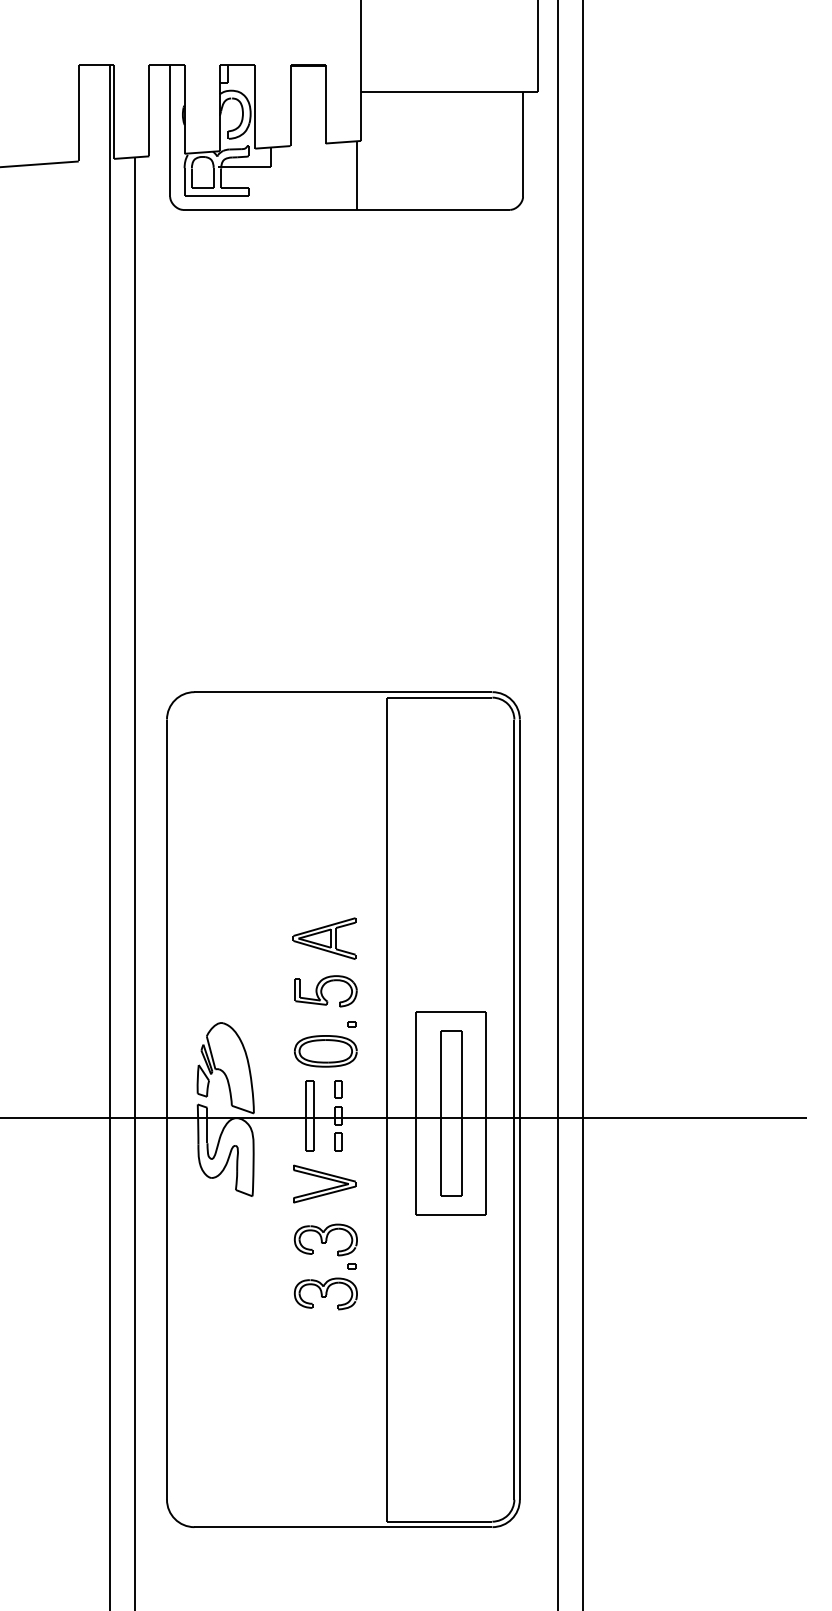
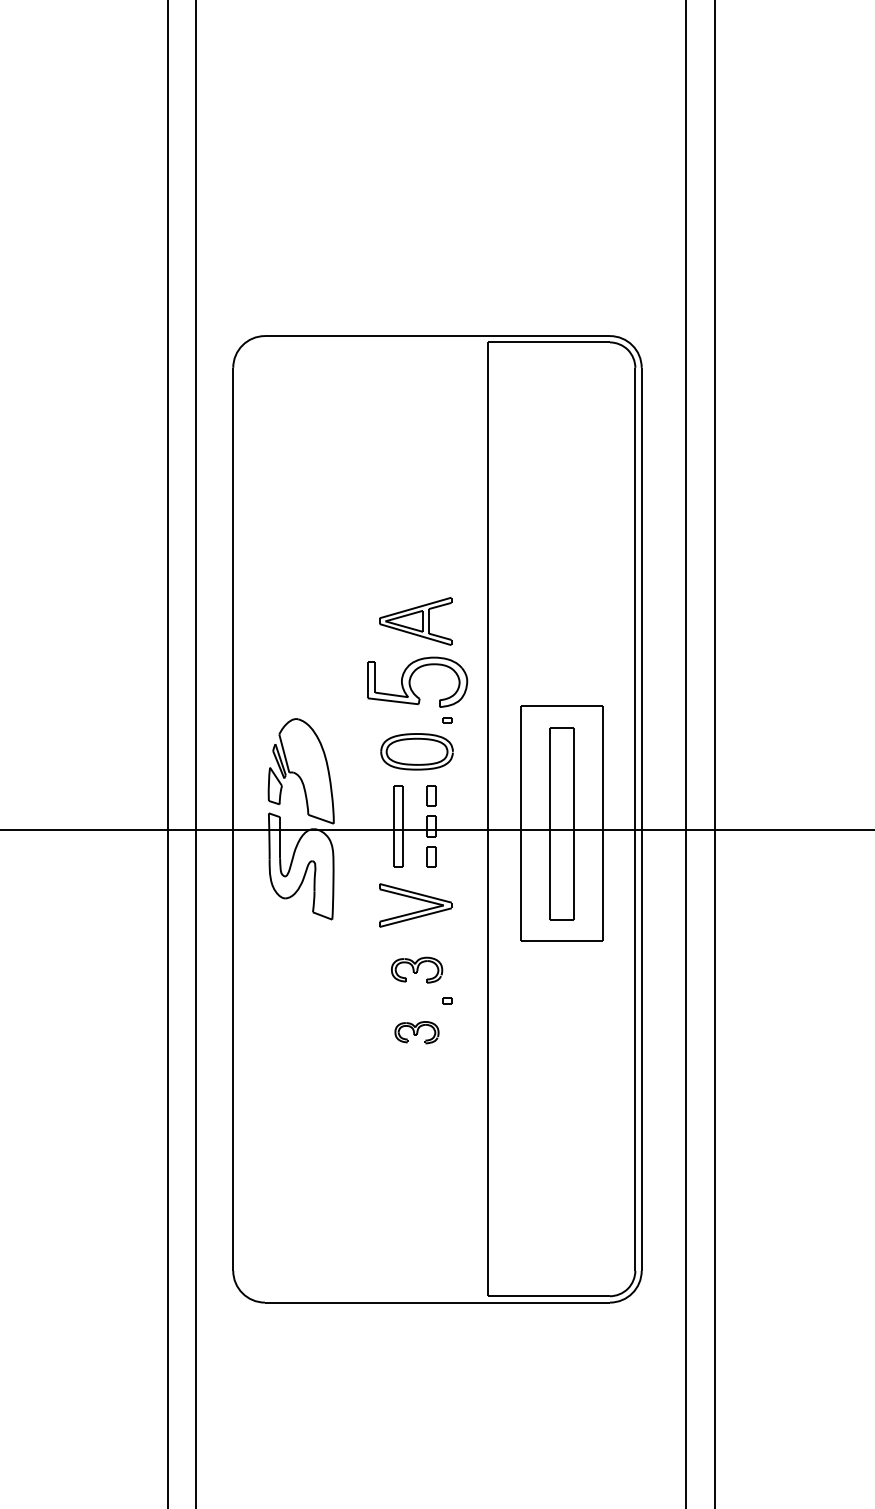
part: (325, 991) -> (416, 682), size x1.4
part: (325, 1239) -> (416, 969), size x0.7
part: (325, 1293) -> (416, 1032), size x0.6

